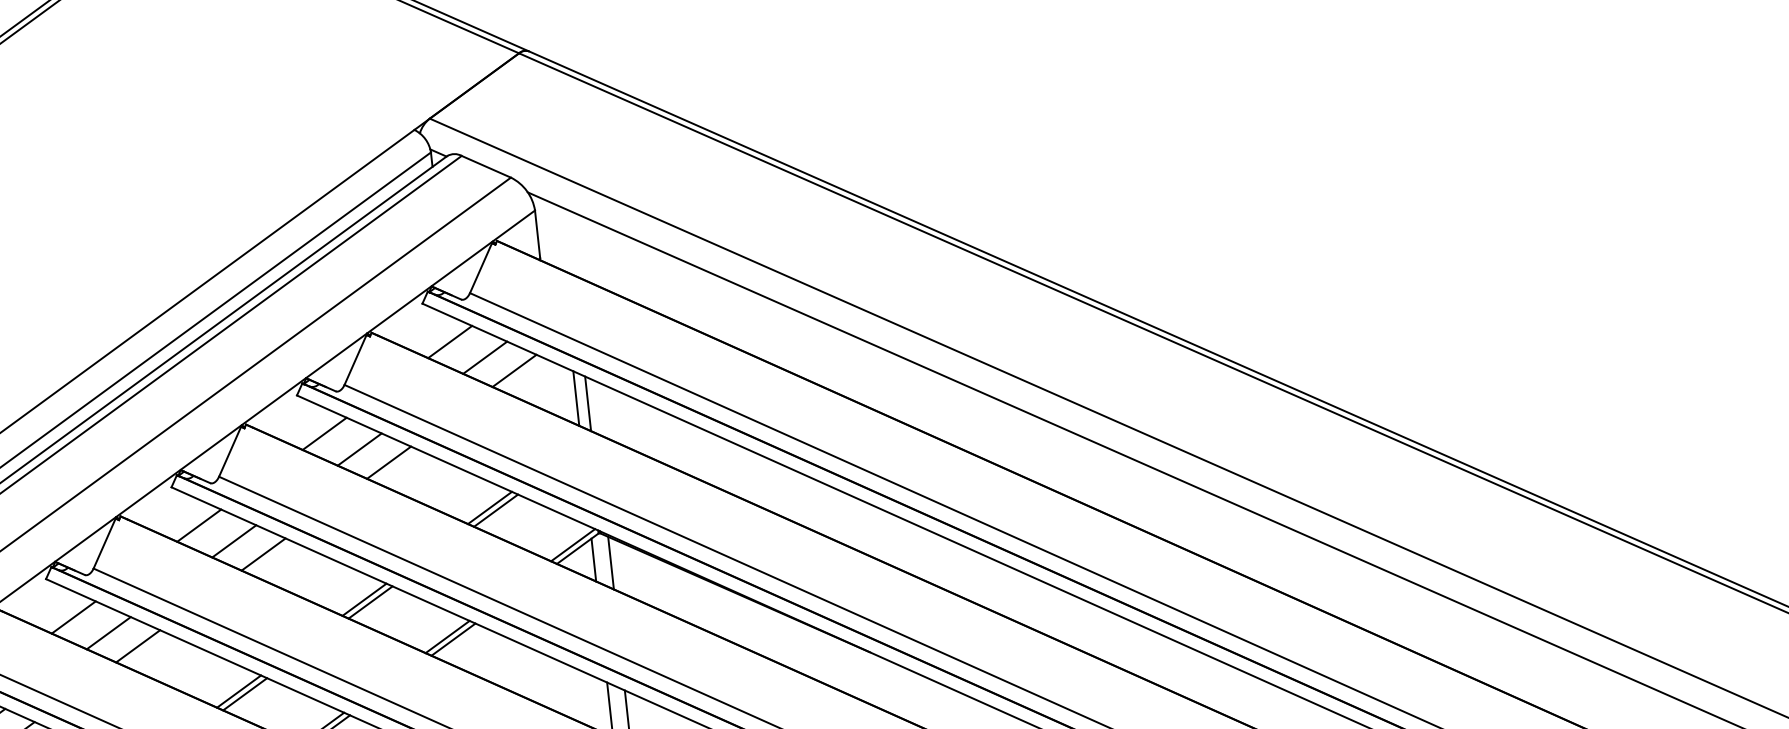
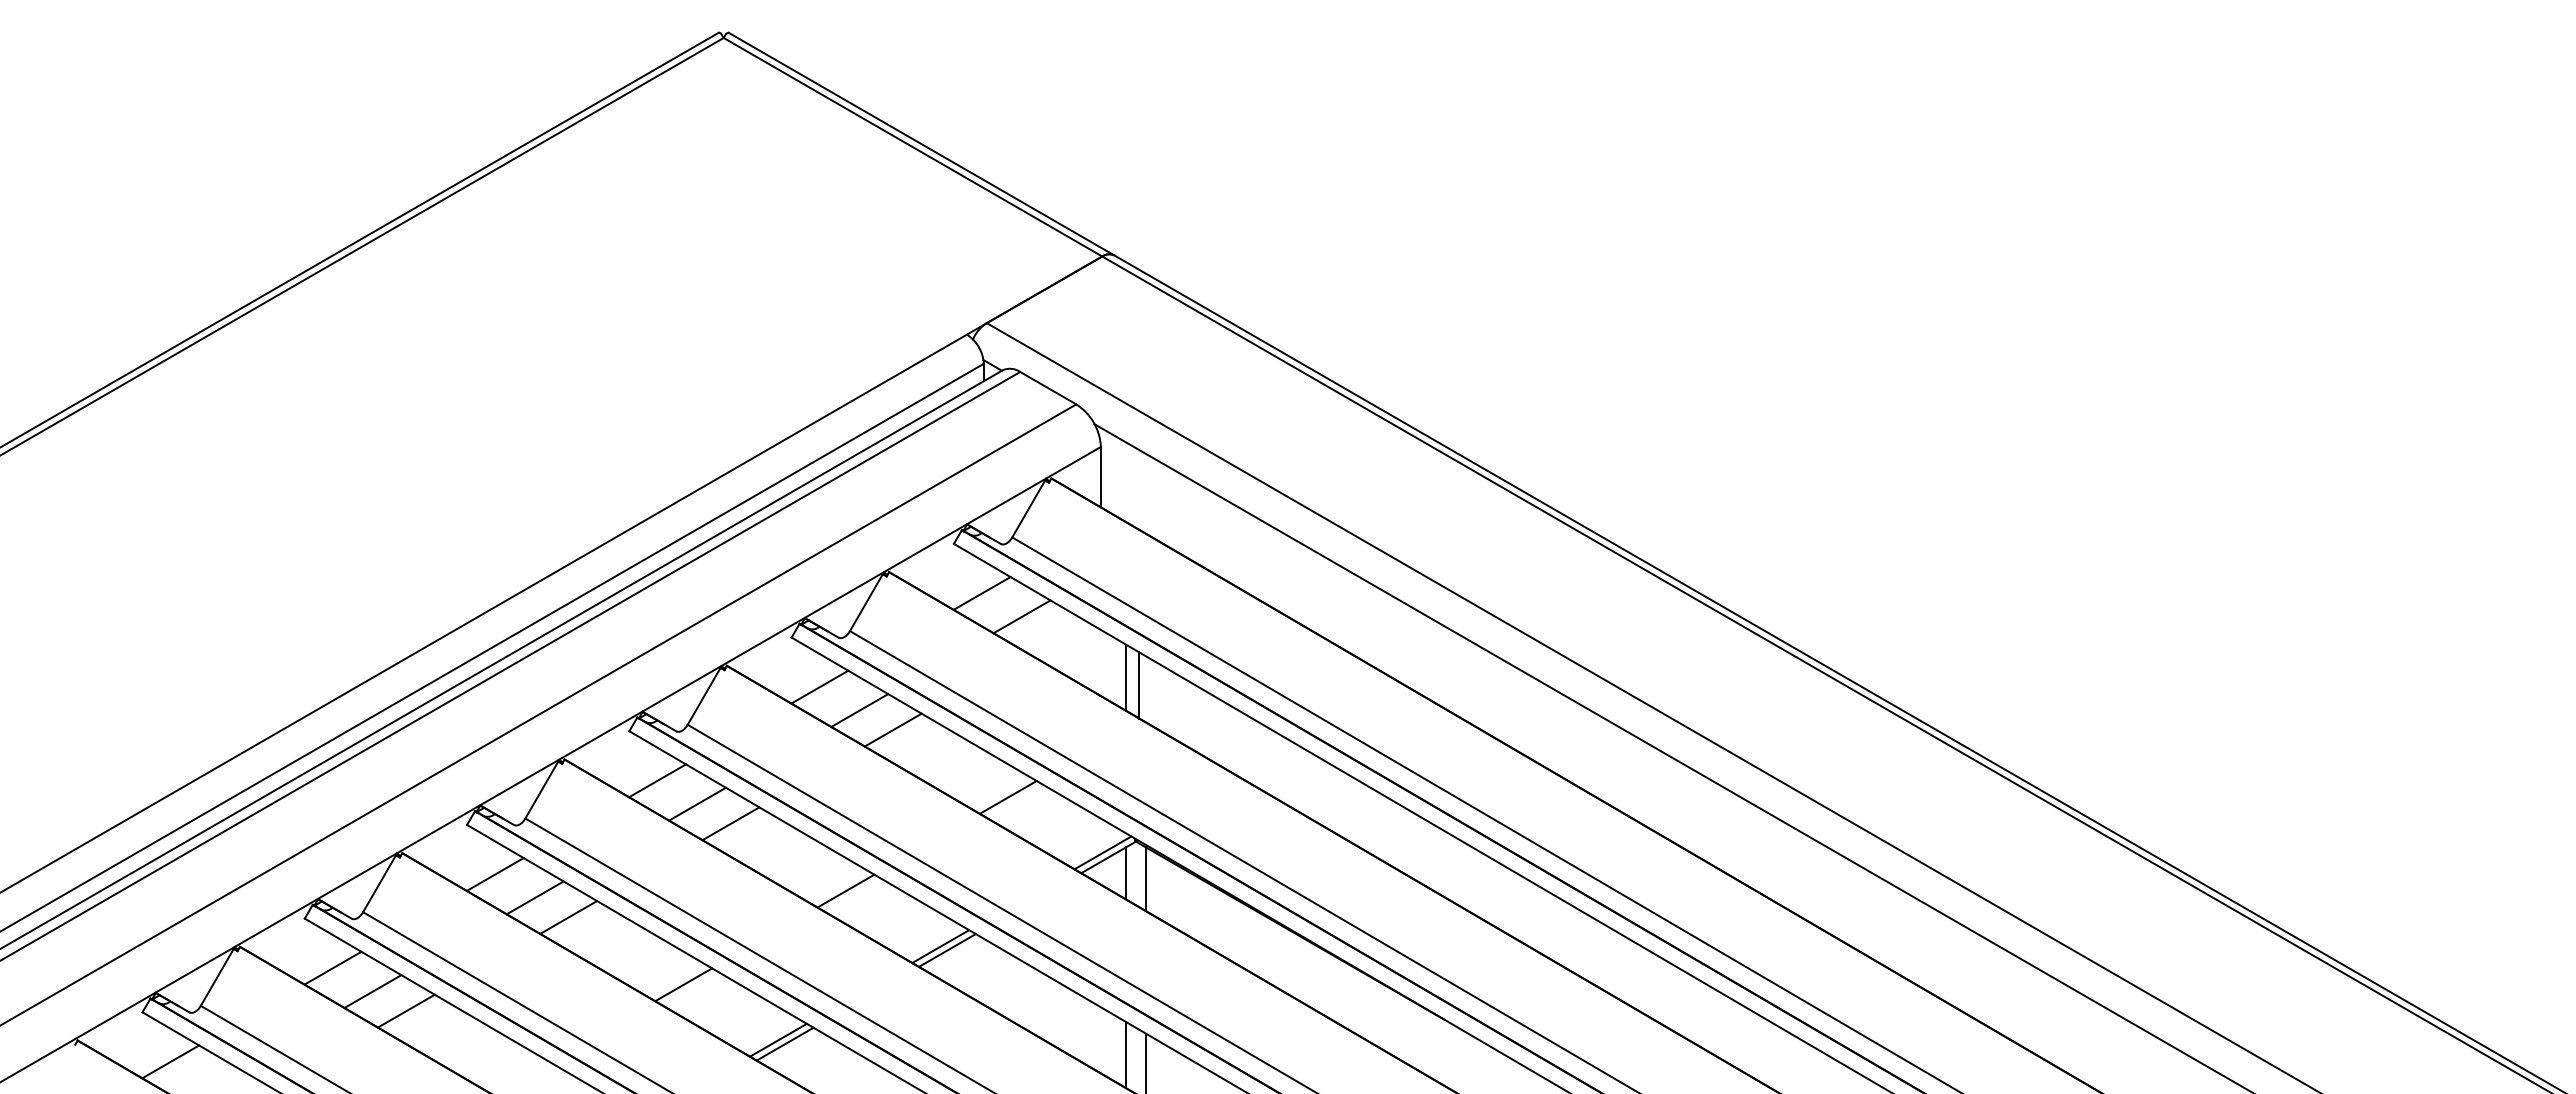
line: (514, 370) -> (1055, 636), removed
line: (495, 510) -> (1014, 801), removed
line: (370, 601) -> (852, 894), removed
line: (245, 694) -> (690, 988), removed

